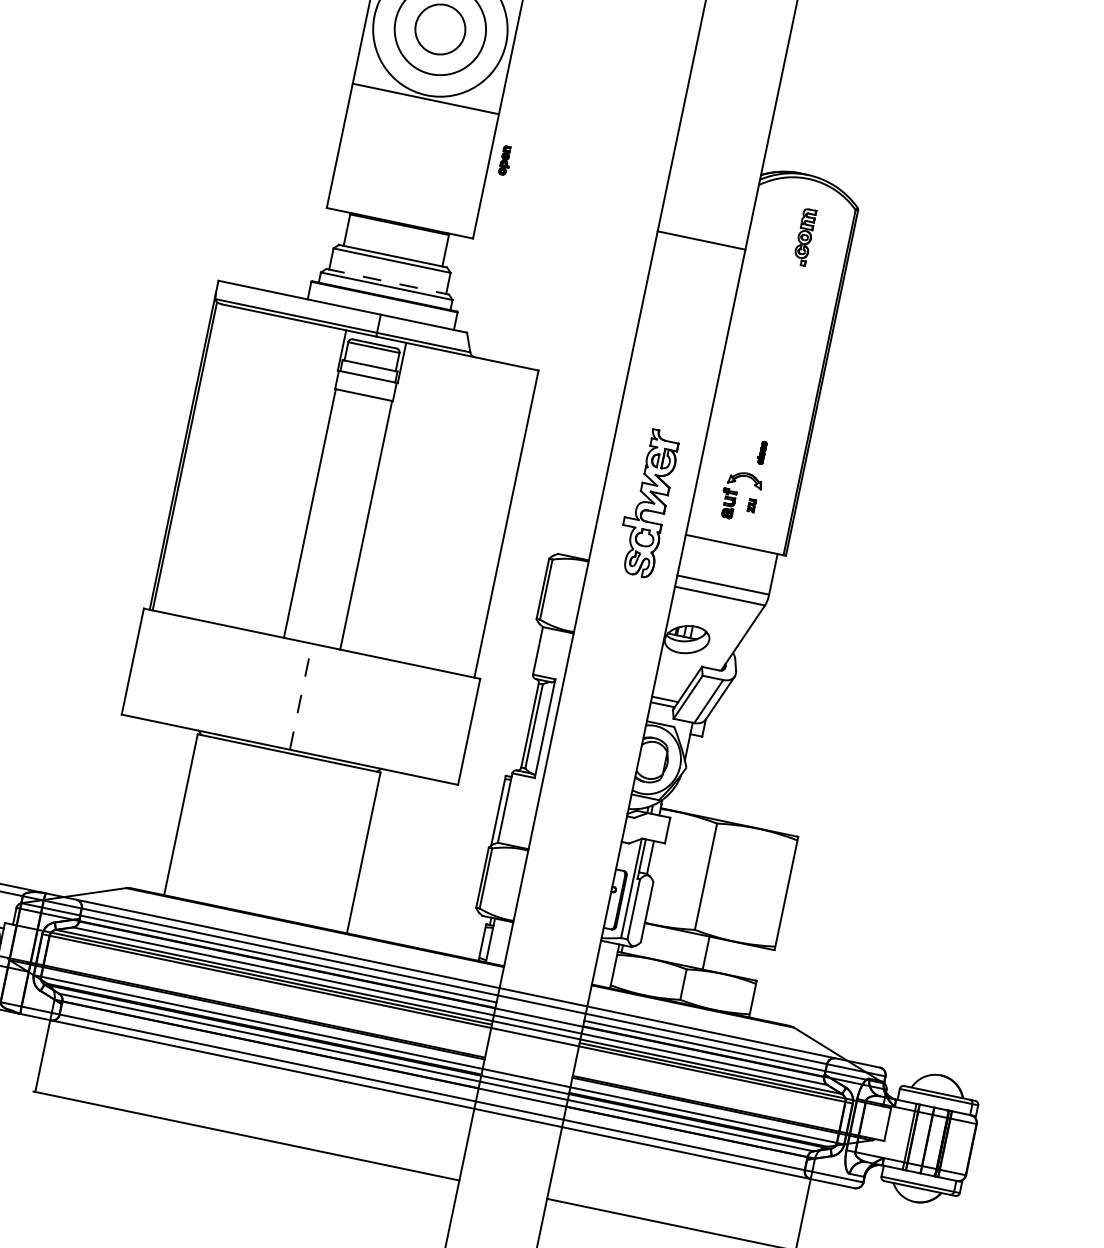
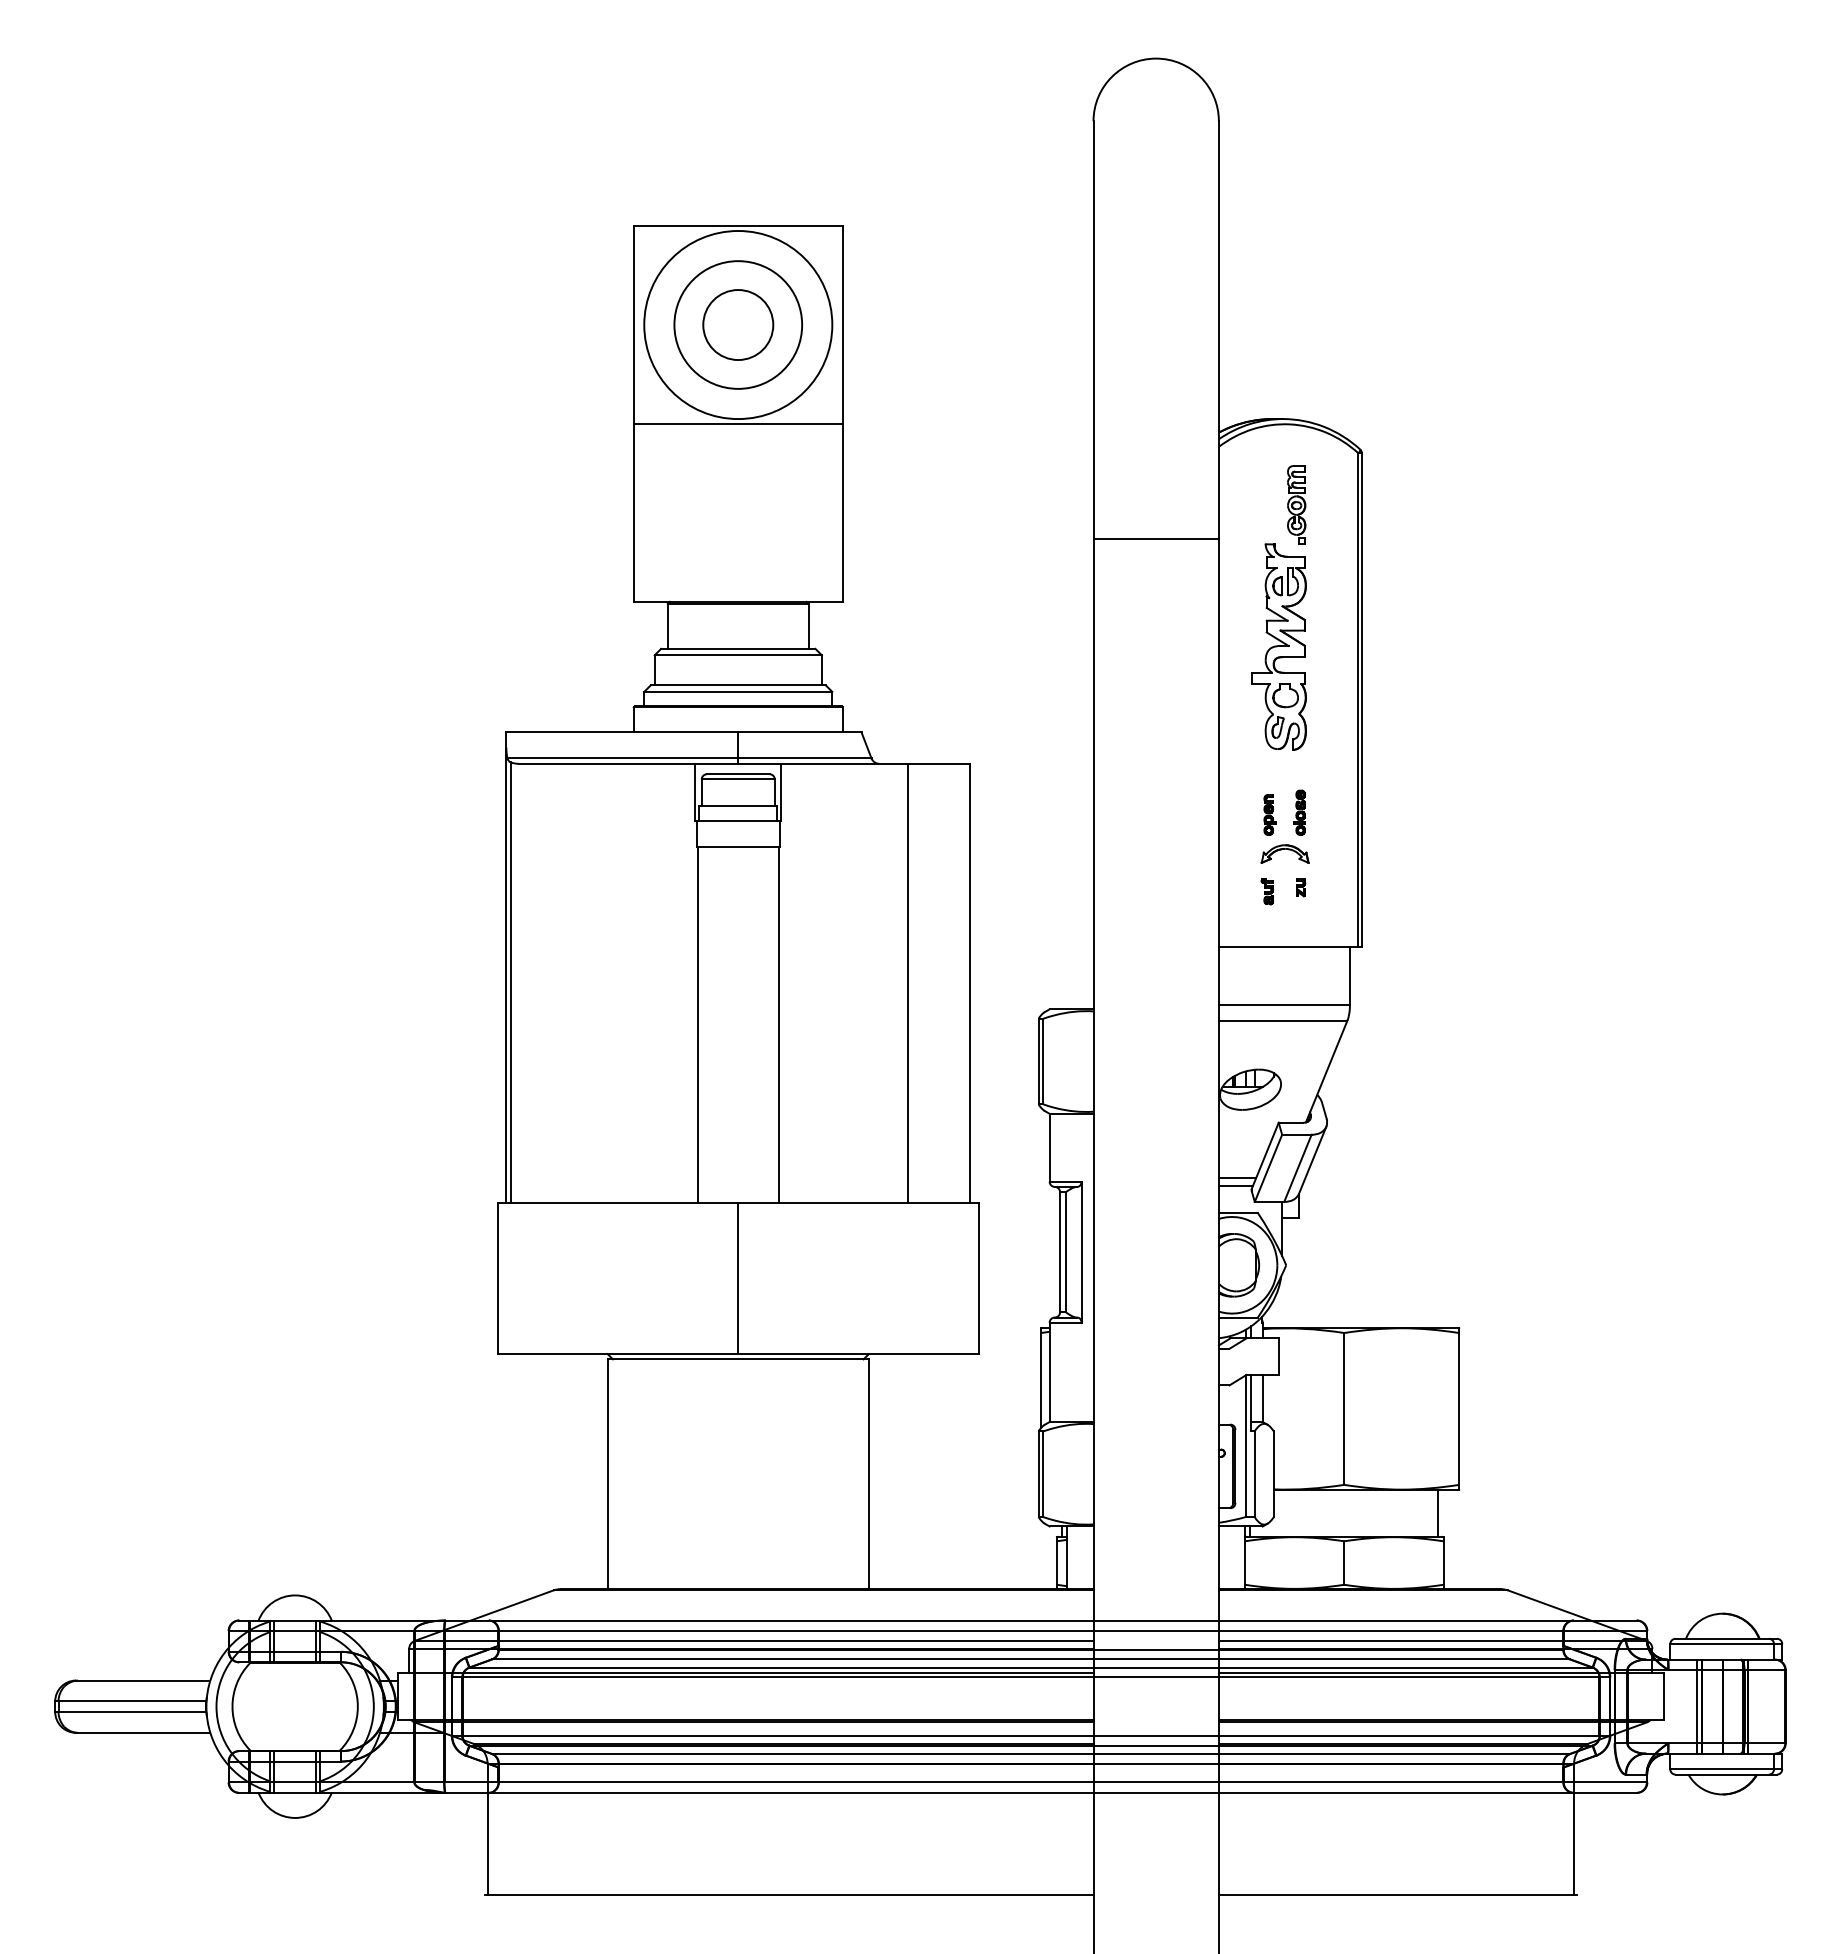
part: (505, 160) -> (1269, 814), moved
line: (387, 281) -> (738, 685), dashed -> solid
part: (761, 452) -> (1299, 812), size x1.43
part: (647, 502) -> (1278, 646), moved
part: (727, 503) -> (1267, 891), size x0.62
line: (462, 514) -> (907, 982), added
line: (301, 696) -> (738, 1278), dashed -> solid
line: (706, 952) -> (1438, 1512), moved

